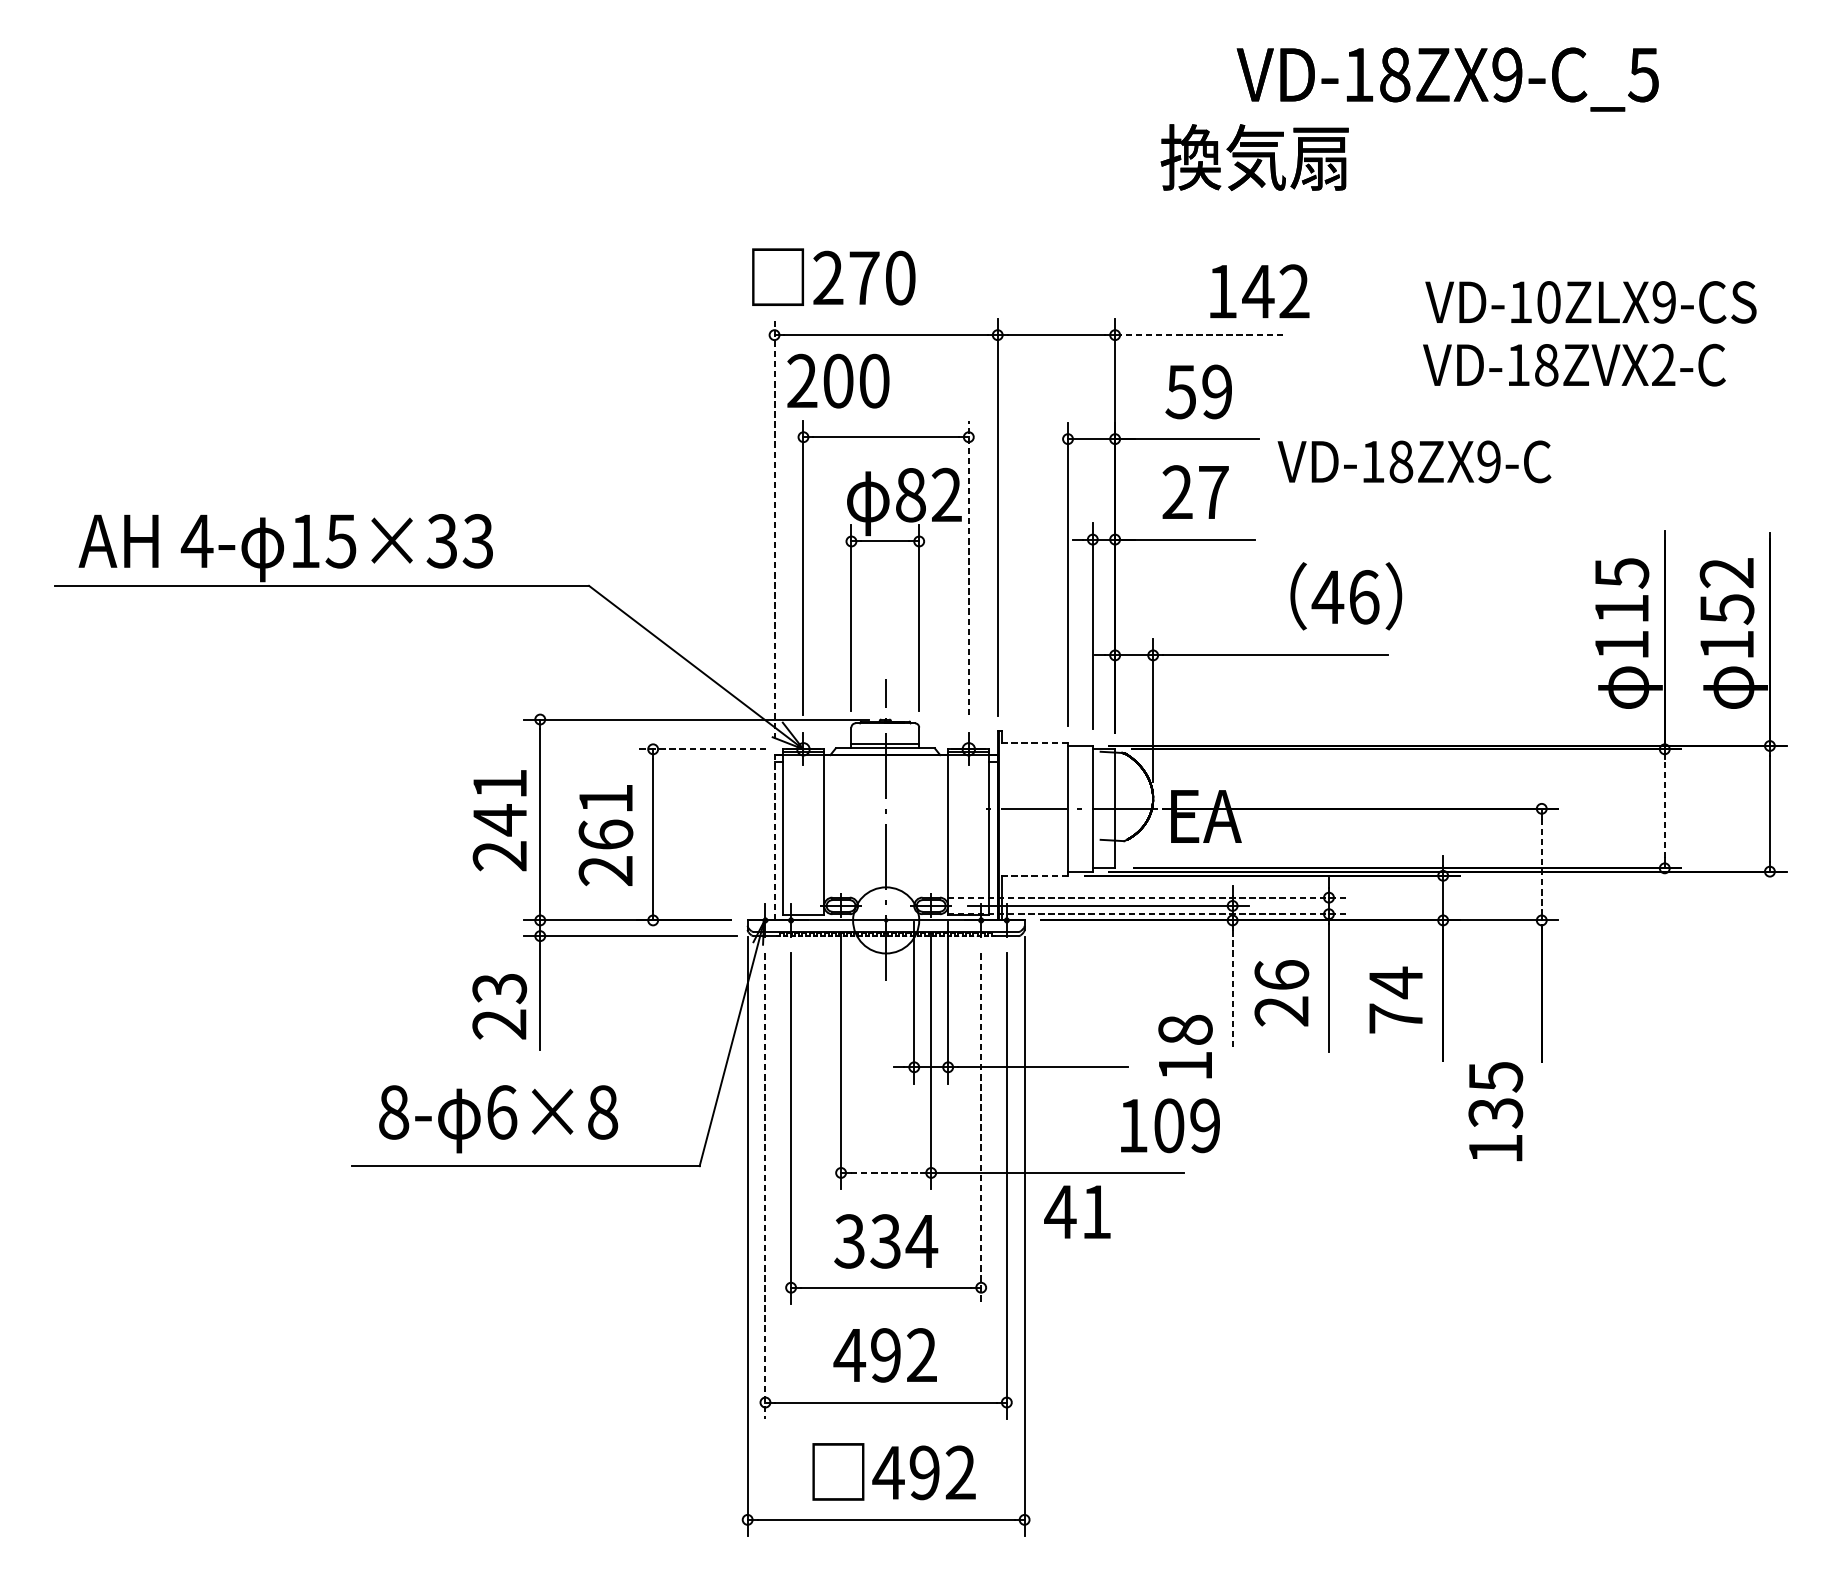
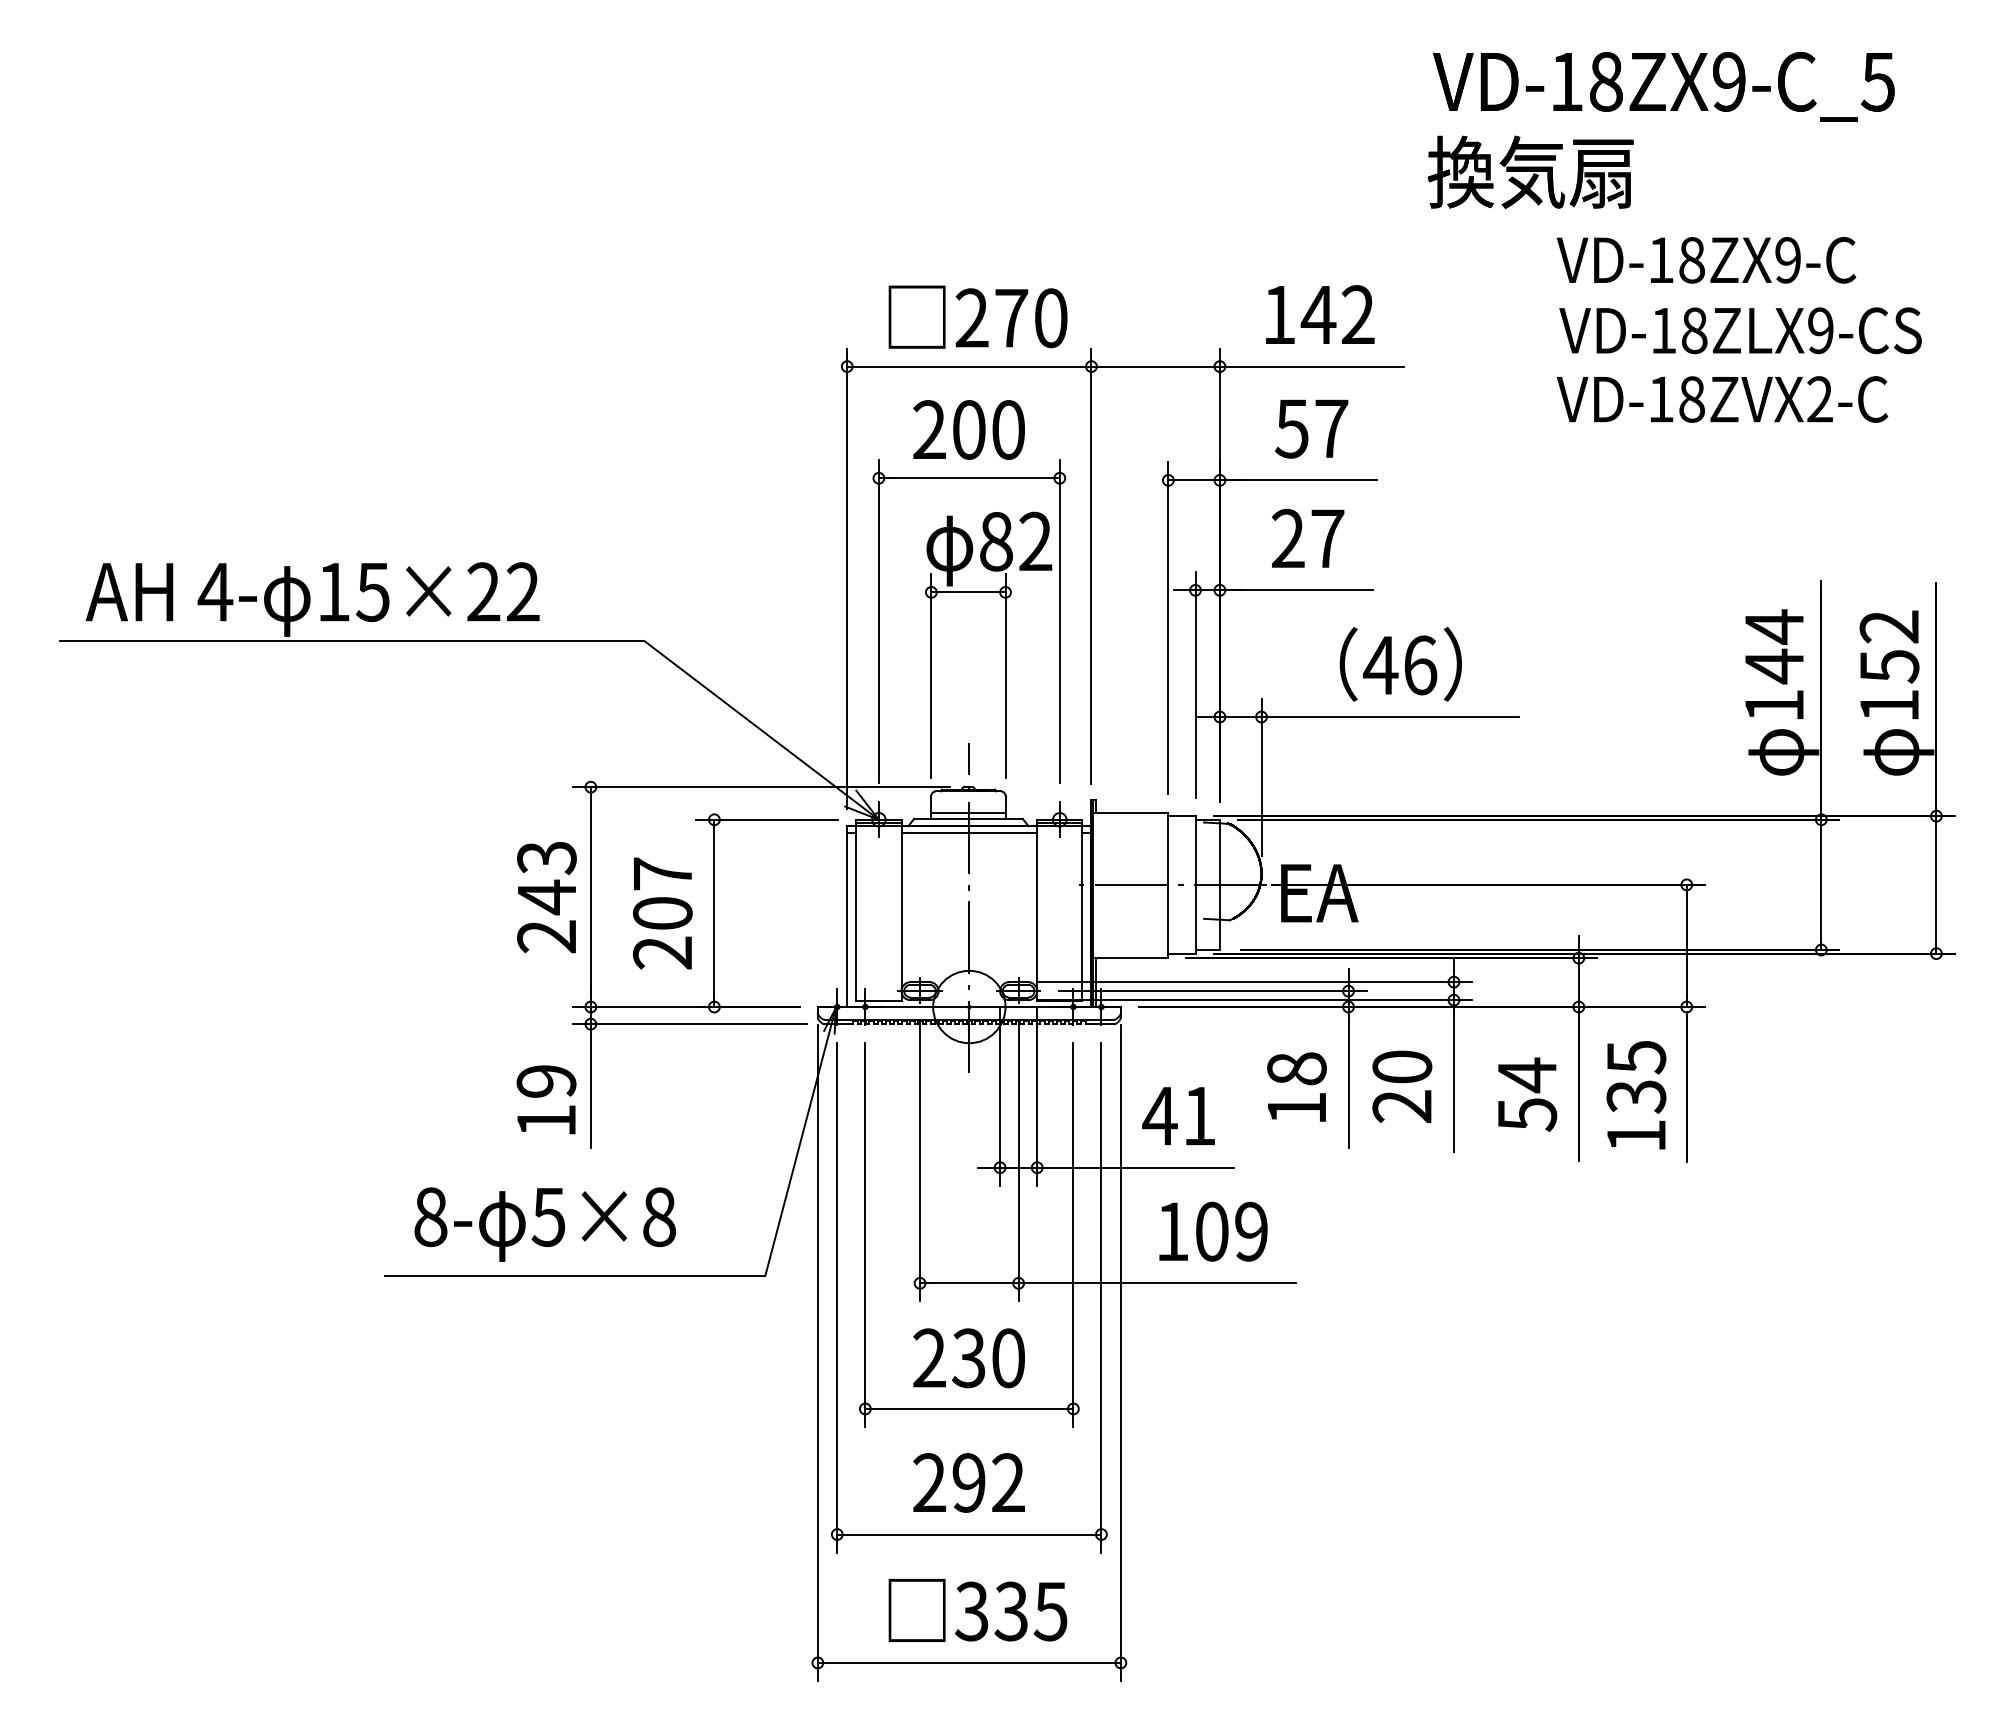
text: (1447, 79) -> (1663, 86), moved
text: (1254, 156) -> (1530, 171), moved
text: (833, 276) -> (977, 316), moved
text: (1260, 291) -> (1320, 314), moved
text: (1548, 302) -> (1694, 330), VD-10ZLX9-CS -> VD-18ZLX9-CS
line: (1198, 335) -> (1311, 366), dashed -> solid
text: (837, 380) -> (968, 429), moved
text: (1217, 391) -> (1331, 428), 59 -> 57
text: (1414, 462) -> (1706, 260), moved
line: (774, 528) -> (847, 578), dashed -> solid
text: (459, 541) -> (502, 592), 15×33 -> 15×22
line: (968, 567) -> (1059, 620), dashed -> solid
text: (1621, 590) -> (1774, 646), 115 -> 144
text: (1345, 596) -> (1400, 664), moved
line: (1033, 742) -> (1130, 812), dashed -> solid
line: (701, 749) -> (767, 819), dashed -> solid
line: (886, 761) -> (969, 833), added
text: (499, 784) -> (546, 858), 241 -> 243
line: (1664, 808) -> (1821, 884), dashed -> solid
text: (605, 816) -> (662, 893), 261 -> 207
line: (774, 837) -> (847, 916), dashed -> solid
line: (1541, 865) -> (1686, 946), dashed -> solid
line: (1032, 876) -> (1129, 958), dashed -> solid
line: (1146, 898) -> (1254, 982), dashed -> solid
line: (1146, 914) -> (1254, 1000), dashed -> solid
text: (1281, 974) -> (1402, 1066), 26 -> 20
line: (1232, 990) -> (1348, 1083), dashed -> solid
text: (499, 1006) -> (546, 1101), 23 -> 19
text: (1396, 1019) -> (1527, 1115), 74 -> 54
text: (1185, 1046) -> (1296, 1086), moved
text: (1495, 1111) -> (1636, 1095), moved
text: (501, 1112) -> (548, 1217), 6×8 -> 5×8
text: (1170, 1125) -> (1213, 1231), moved
line: (981, 1129) -> (1073, 1235), dashed -> solid
line: (886, 1173) -> (969, 1283), dashed -> solid
line: (765, 1185) -> (837, 1297), dashed -> solid
text: (1077, 1212) -> (1178, 1116), moved
text: (886, 1241) -> (969, 1358), 334 -> 230
text: (849, 1354) -> (929, 1482), 492 -> 292
text: (923, 1472) -> (1010, 1611), 492 -> 335

